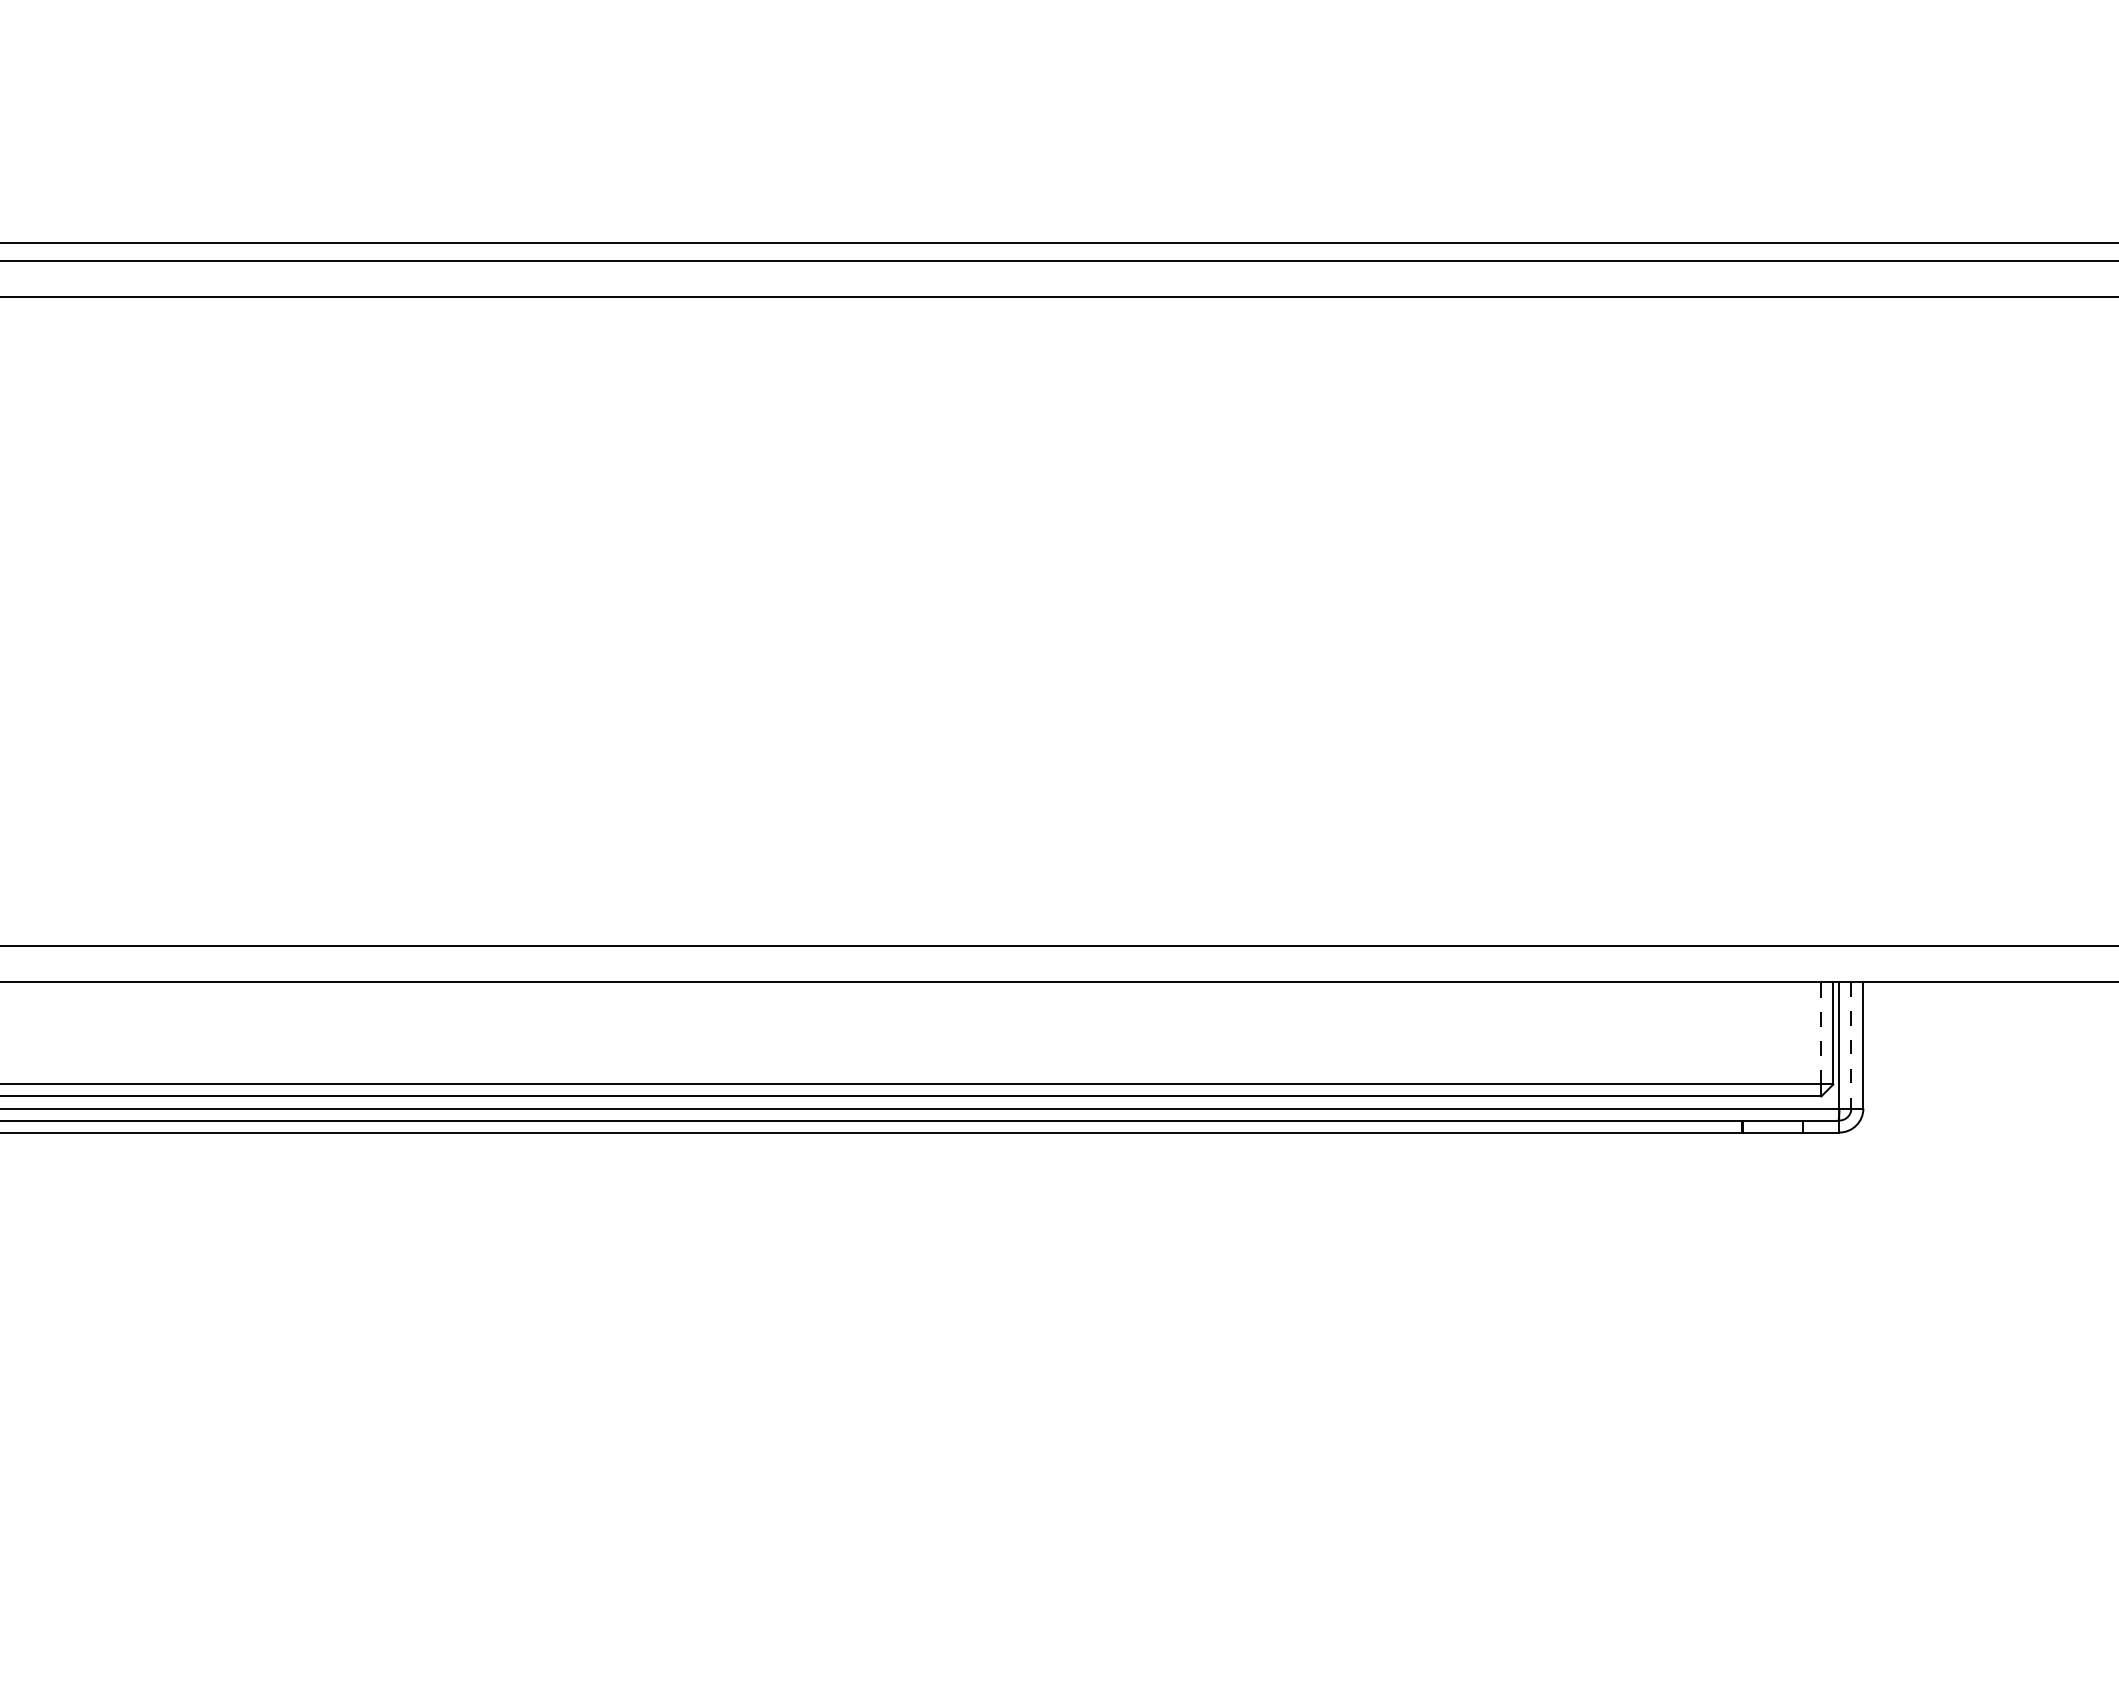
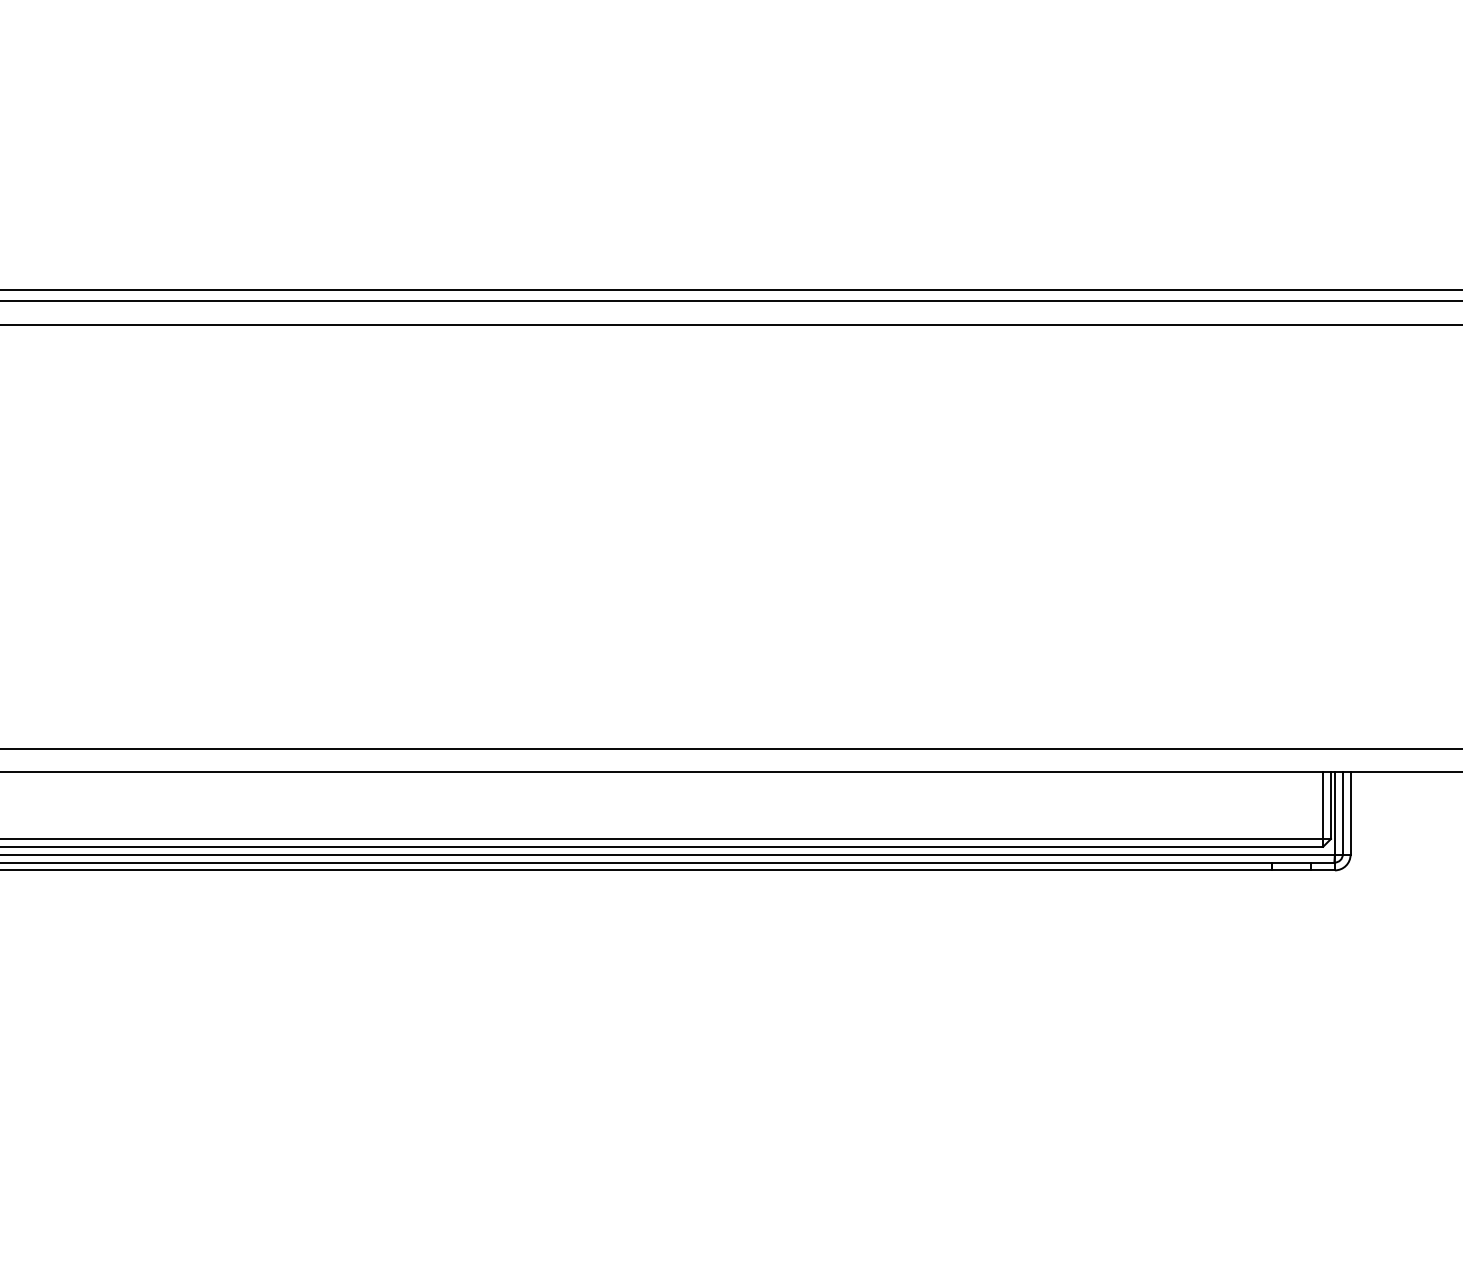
line: (1821, 1033) -> (1323, 805), dashed -> solid
line: (1850, 1045) -> (1342, 813), dashed -> solid

